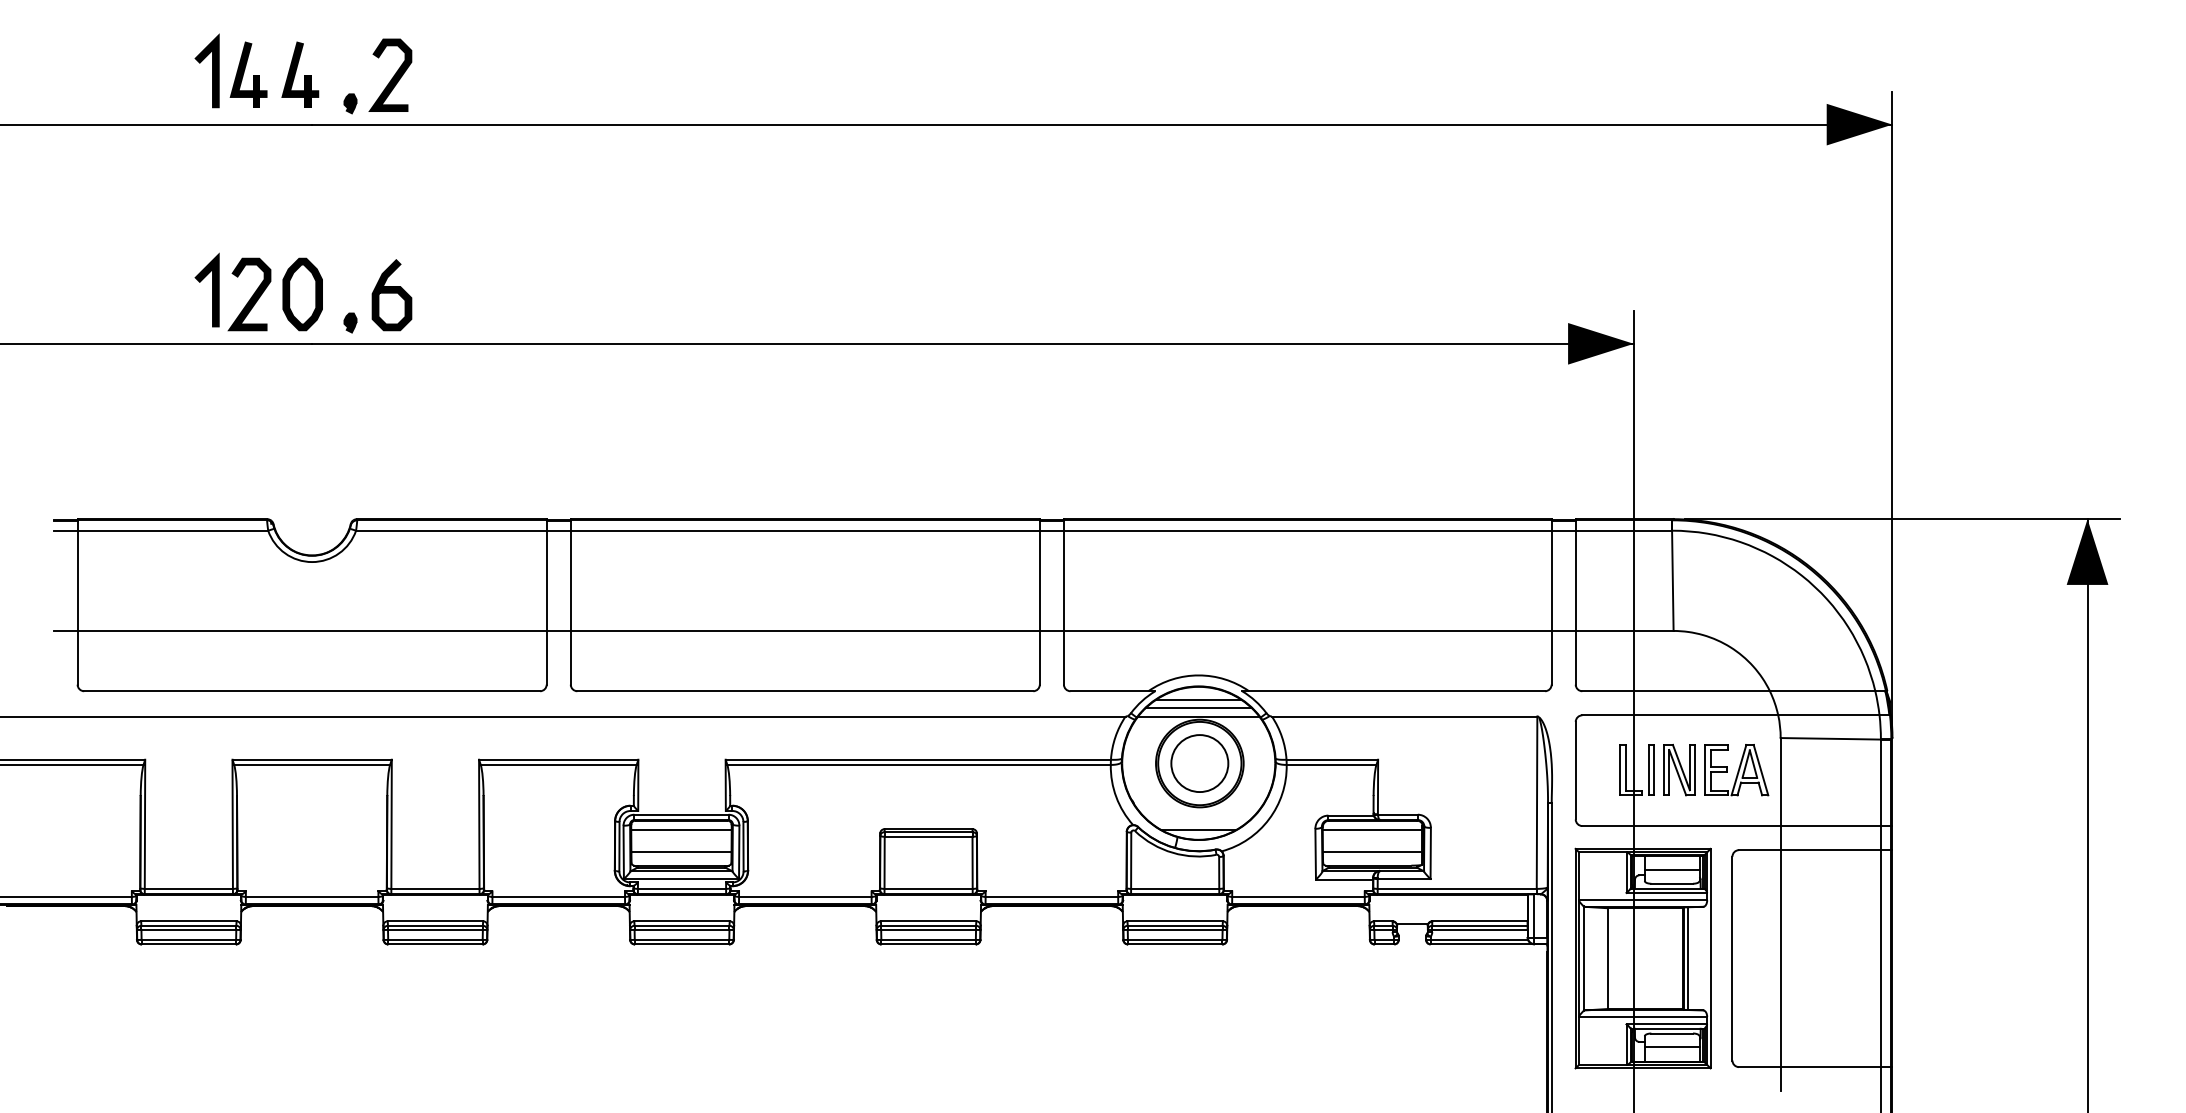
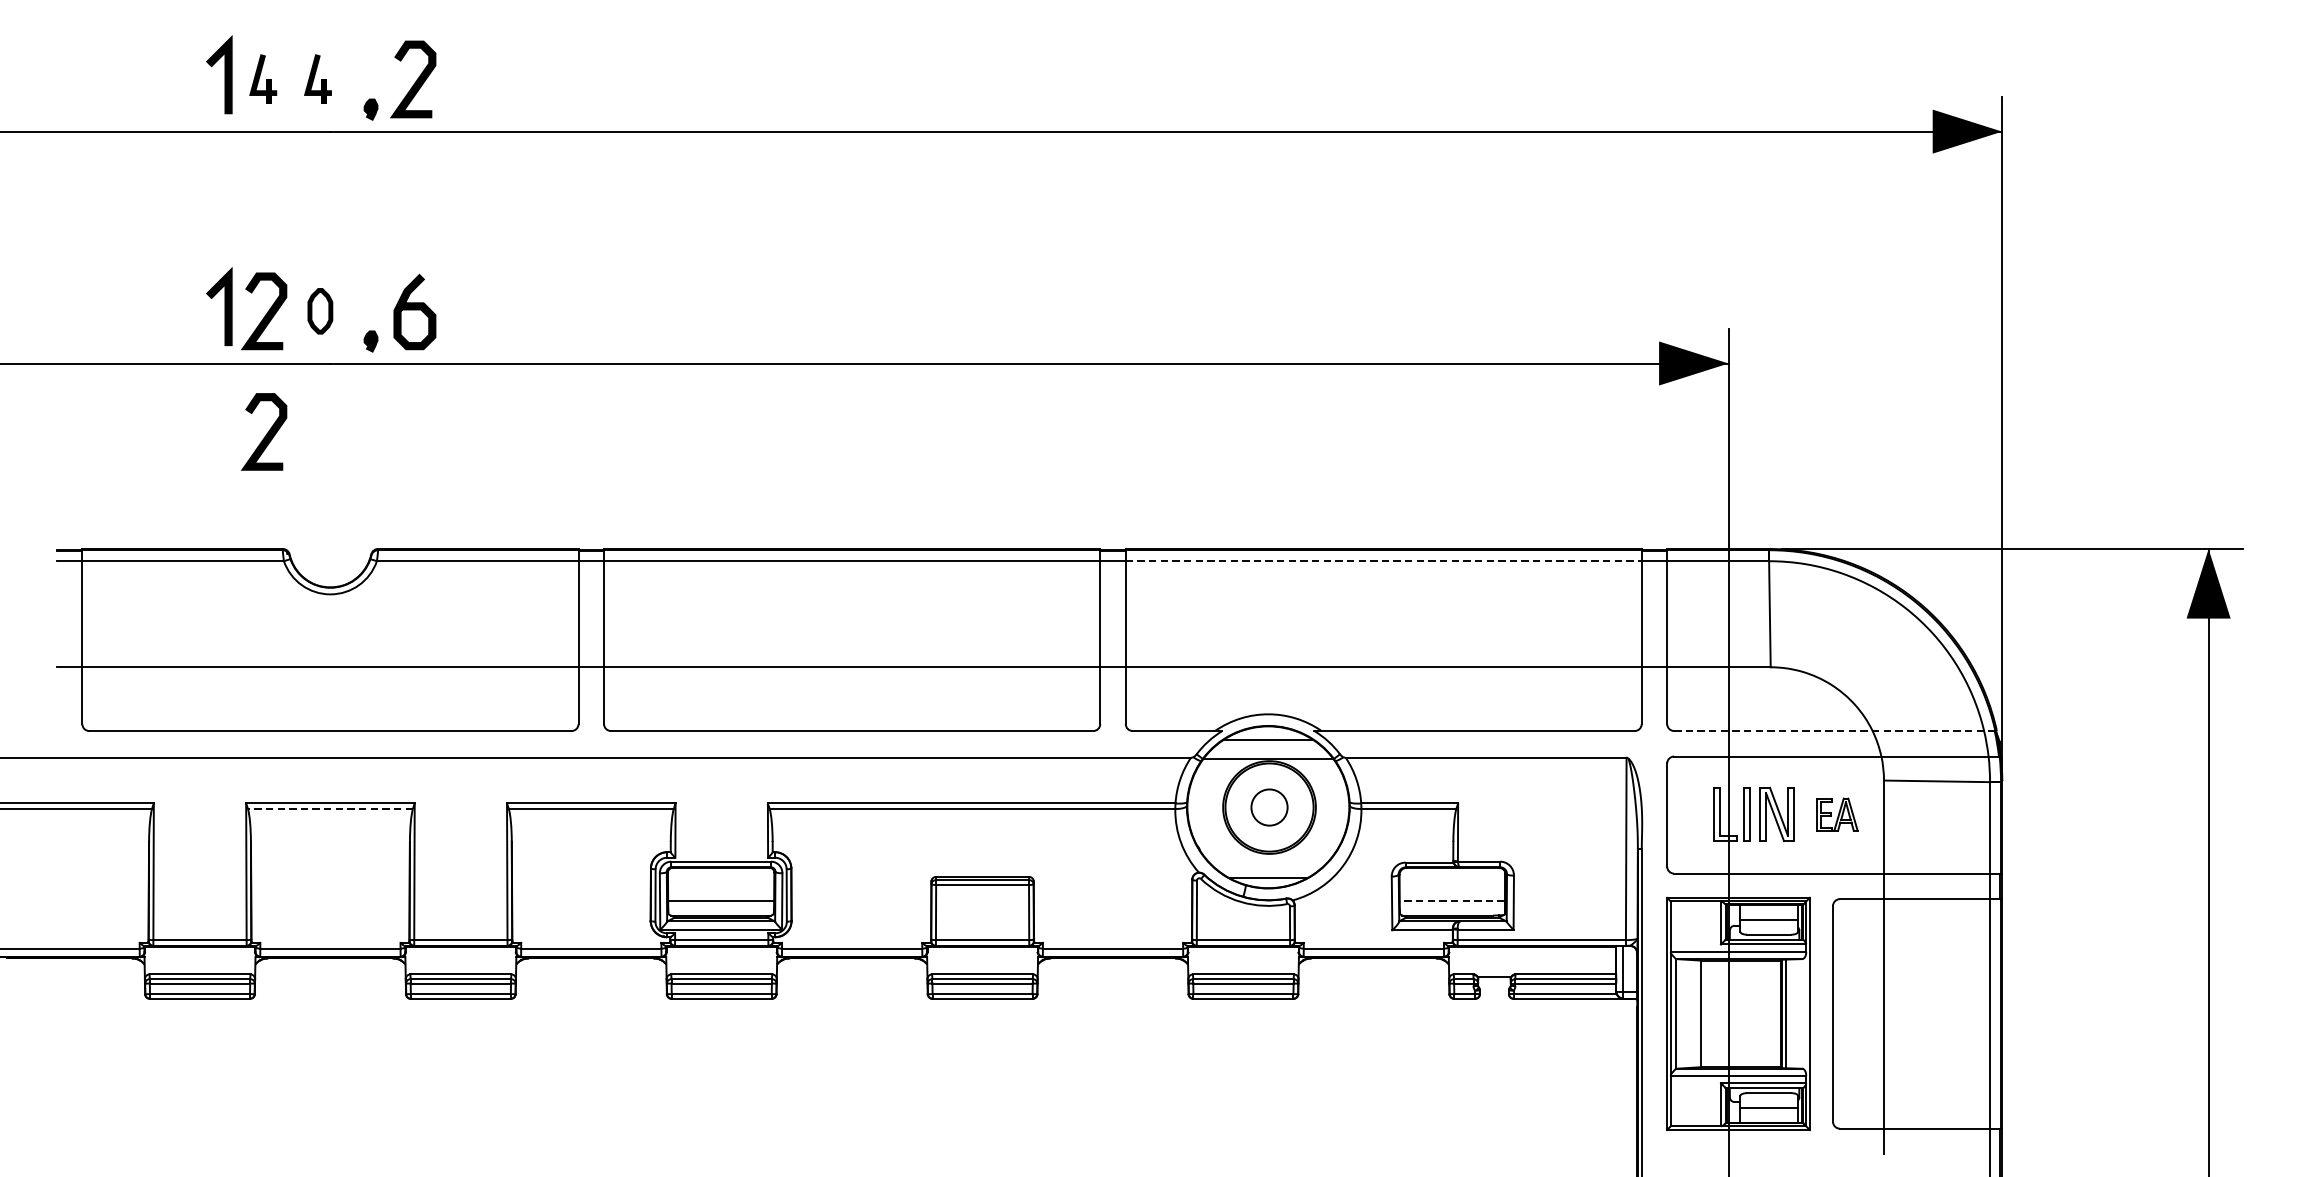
part: (248, 74) -> (263, 78), size x0.7
part: (300, 74) -> (318, 78), size x0.7
part: (302, 294) -> (320, 311), size x0.6
curve: (251, 410) -> (266, 434), added
line: (1307, 530) -> (1383, 560), solid -> dashed
line: (1734, 691) -> (1835, 731), solid -> dashed
line: (1198, 707) -> (1268, 748), removed
circle: (1199, 763) -> (1269, 807), size x0.6
line: (312, 764) -> (330, 808), solid -> dashed
part: (1736, 770) -> (1837, 814), size x0.6
line: (681, 830) -> (721, 878), removed
line: (1372, 830) -> (1452, 878), removed
line: (1372, 851) -> (1452, 900), solid -> dashed

